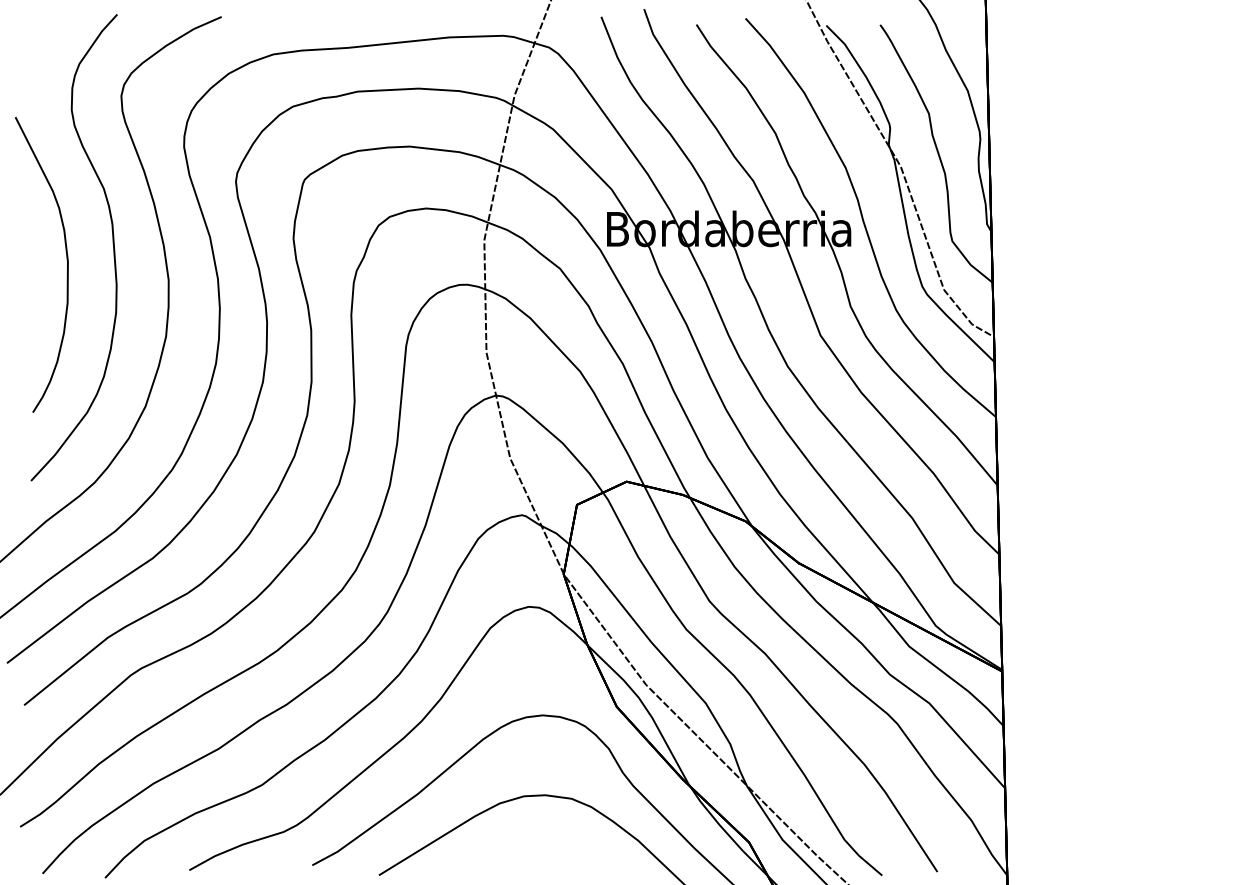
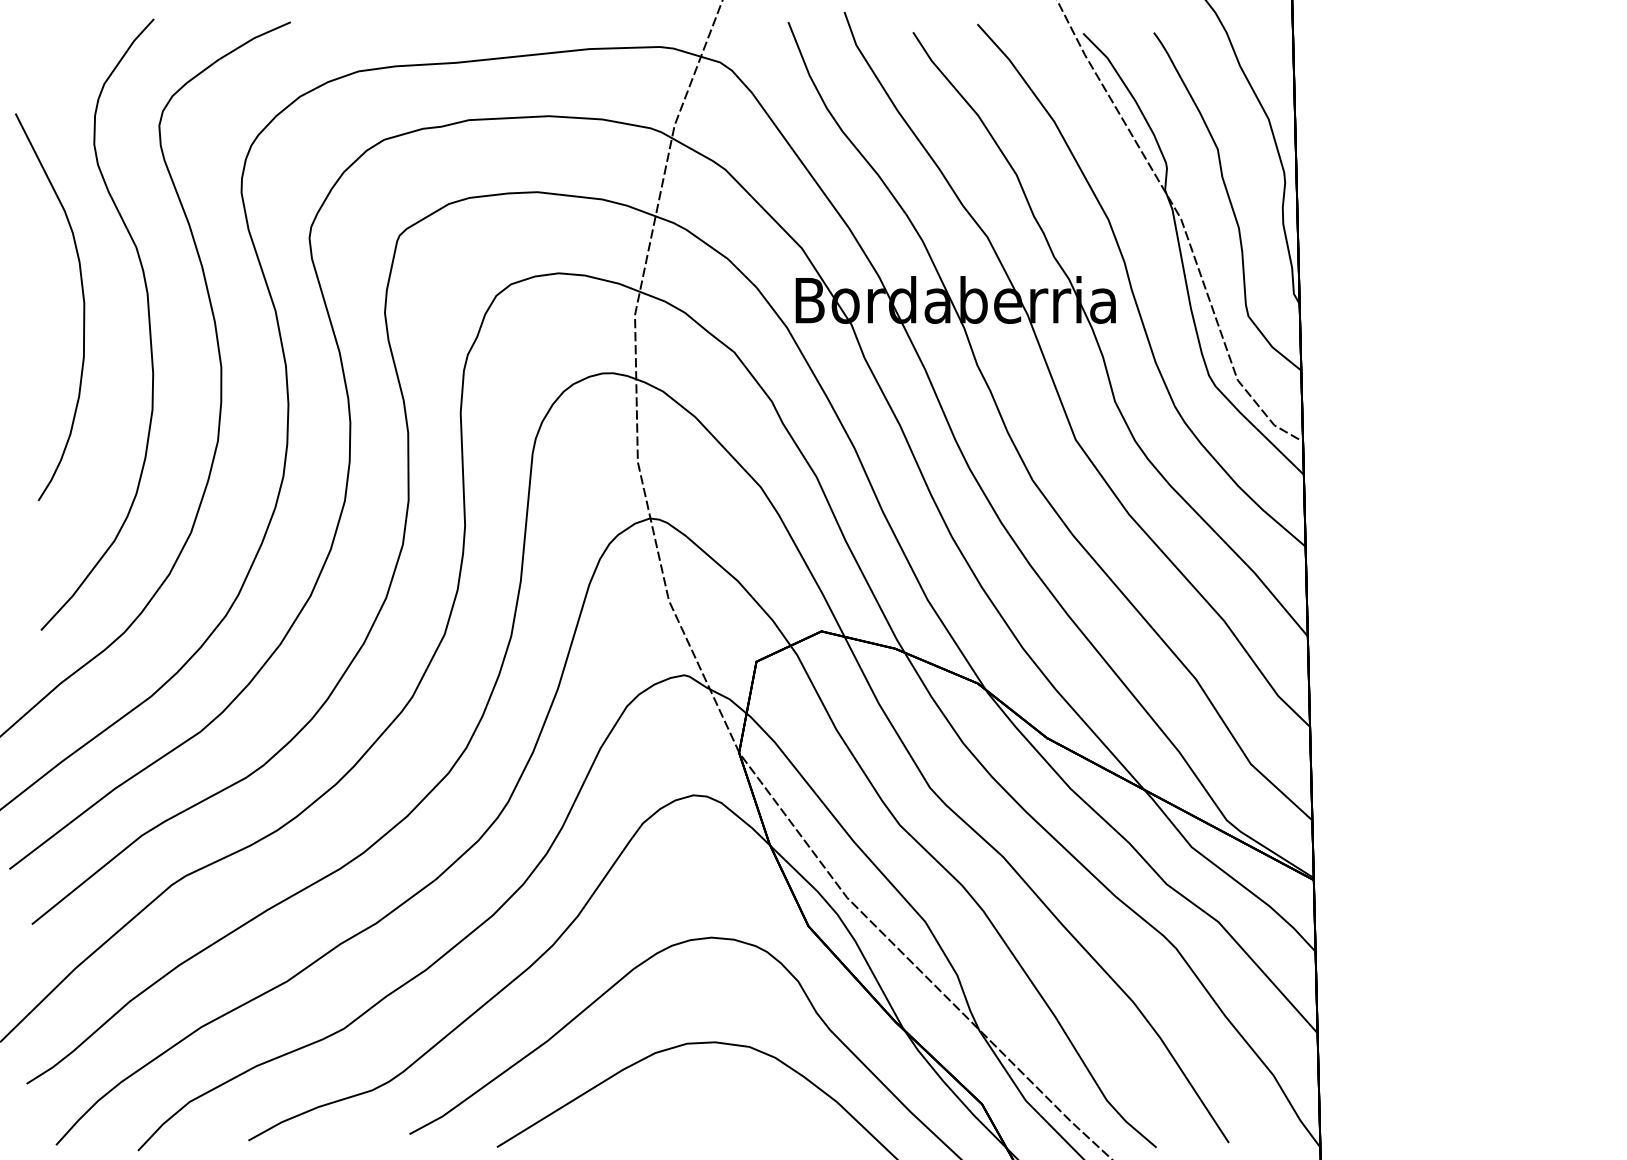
curve: (67, 265) -> (83, 307), moved

